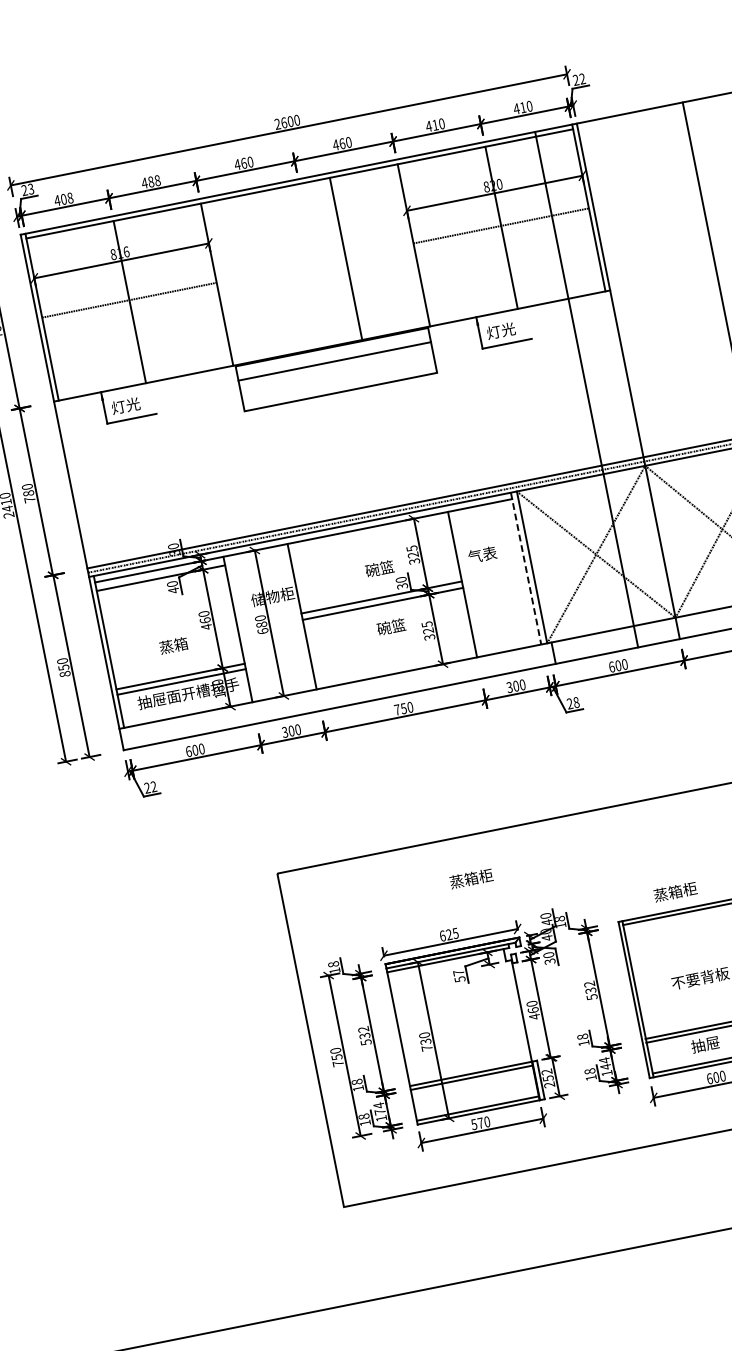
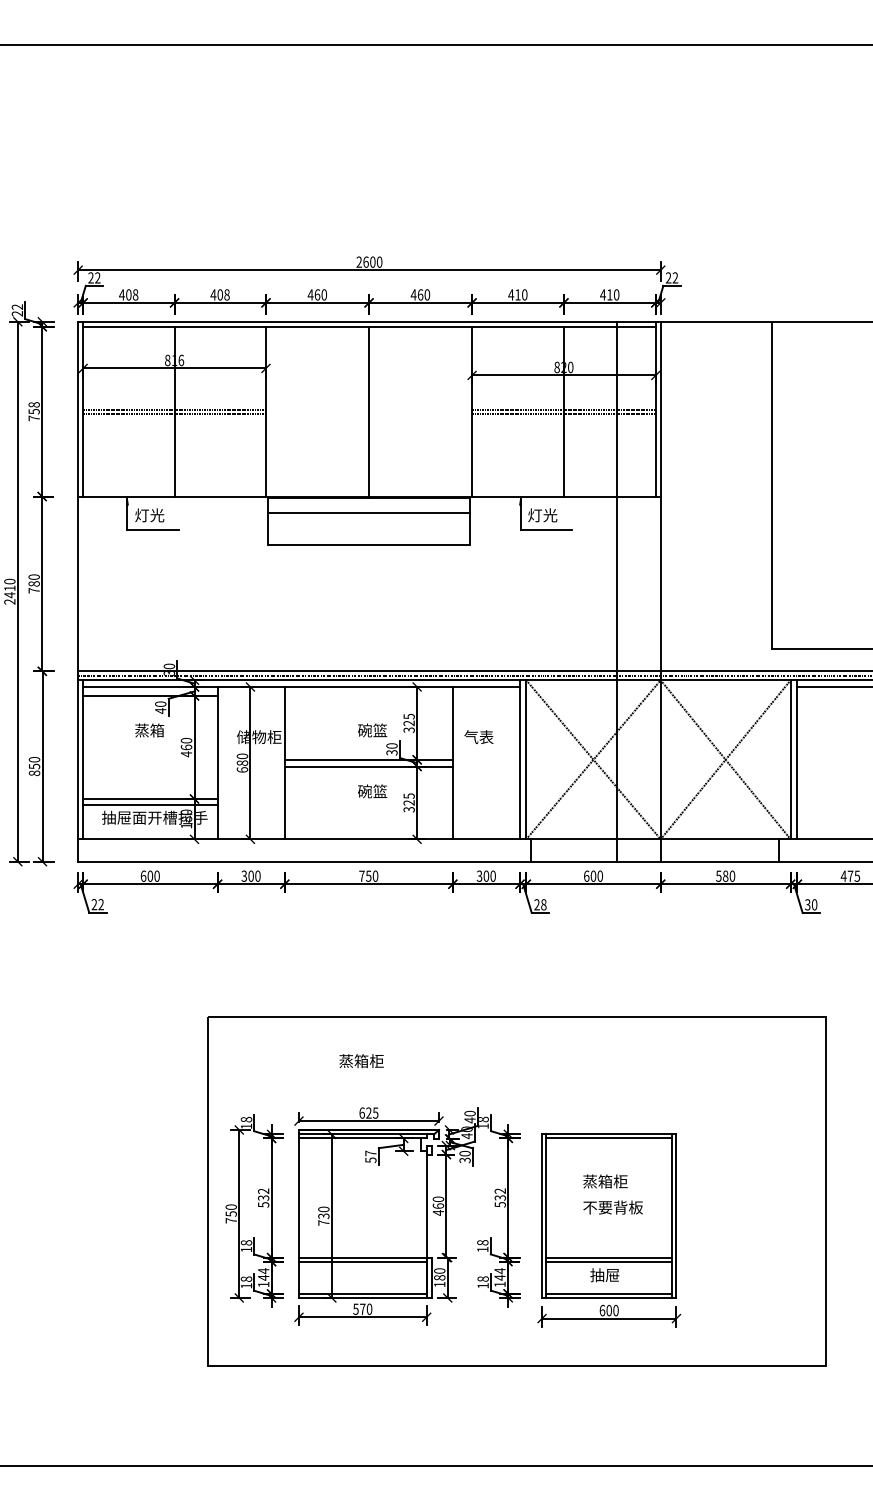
text: (150, 181) -> (219, 294), 488 -> 408
text: (30, 189) -> (97, 278), 23 -> 22
line: (501, 229) -> (563, 413), added
line: (346, 258) -> (369, 411), moved
line: (130, 303) -> (174, 413), added
line: (526, 568) -> (520, 759), dashed -> solid
text: (173, 645) -> (149, 730), moved
text: (471, 878) -> (361, 1060), moved
text: (675, 891) -> (605, 1181), moved
text: (547, 1078) -> (439, 1277), 252 -> 180
text: (379, 1111) -> (263, 1277), 174 -> 144

